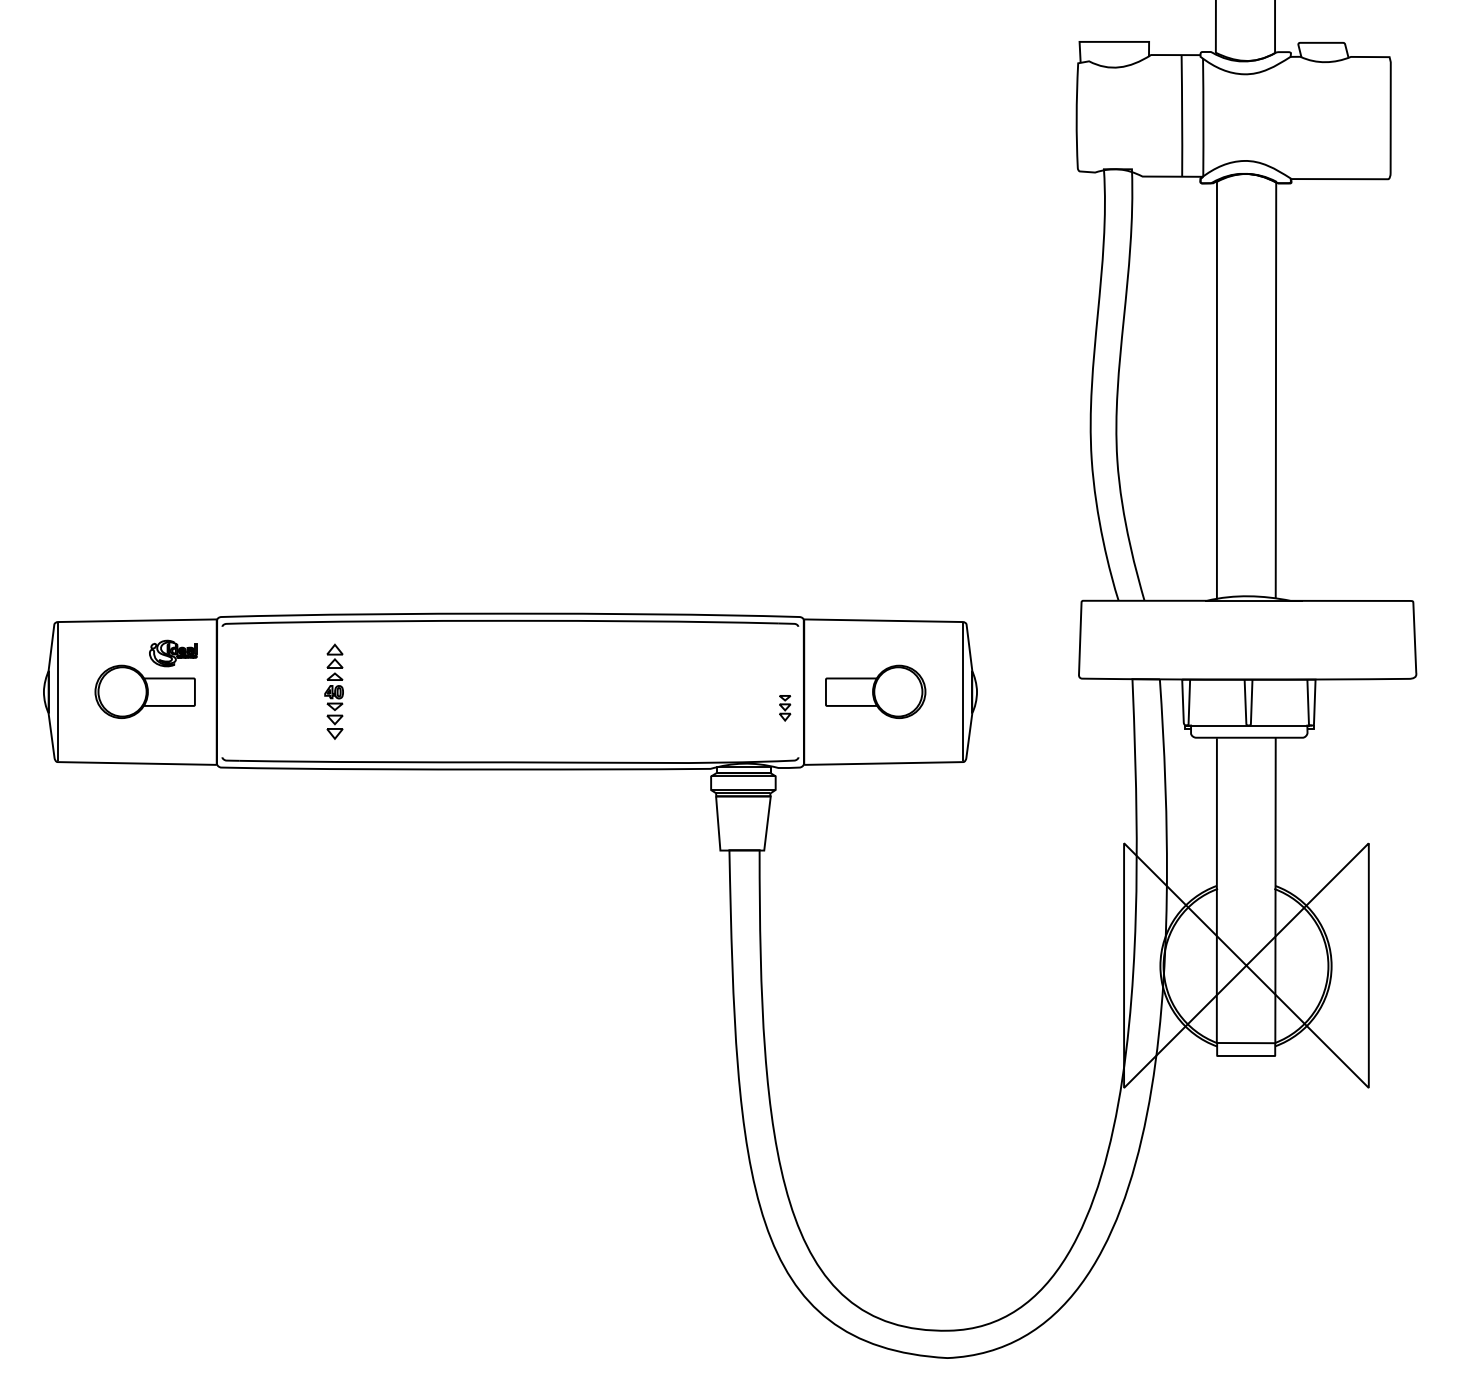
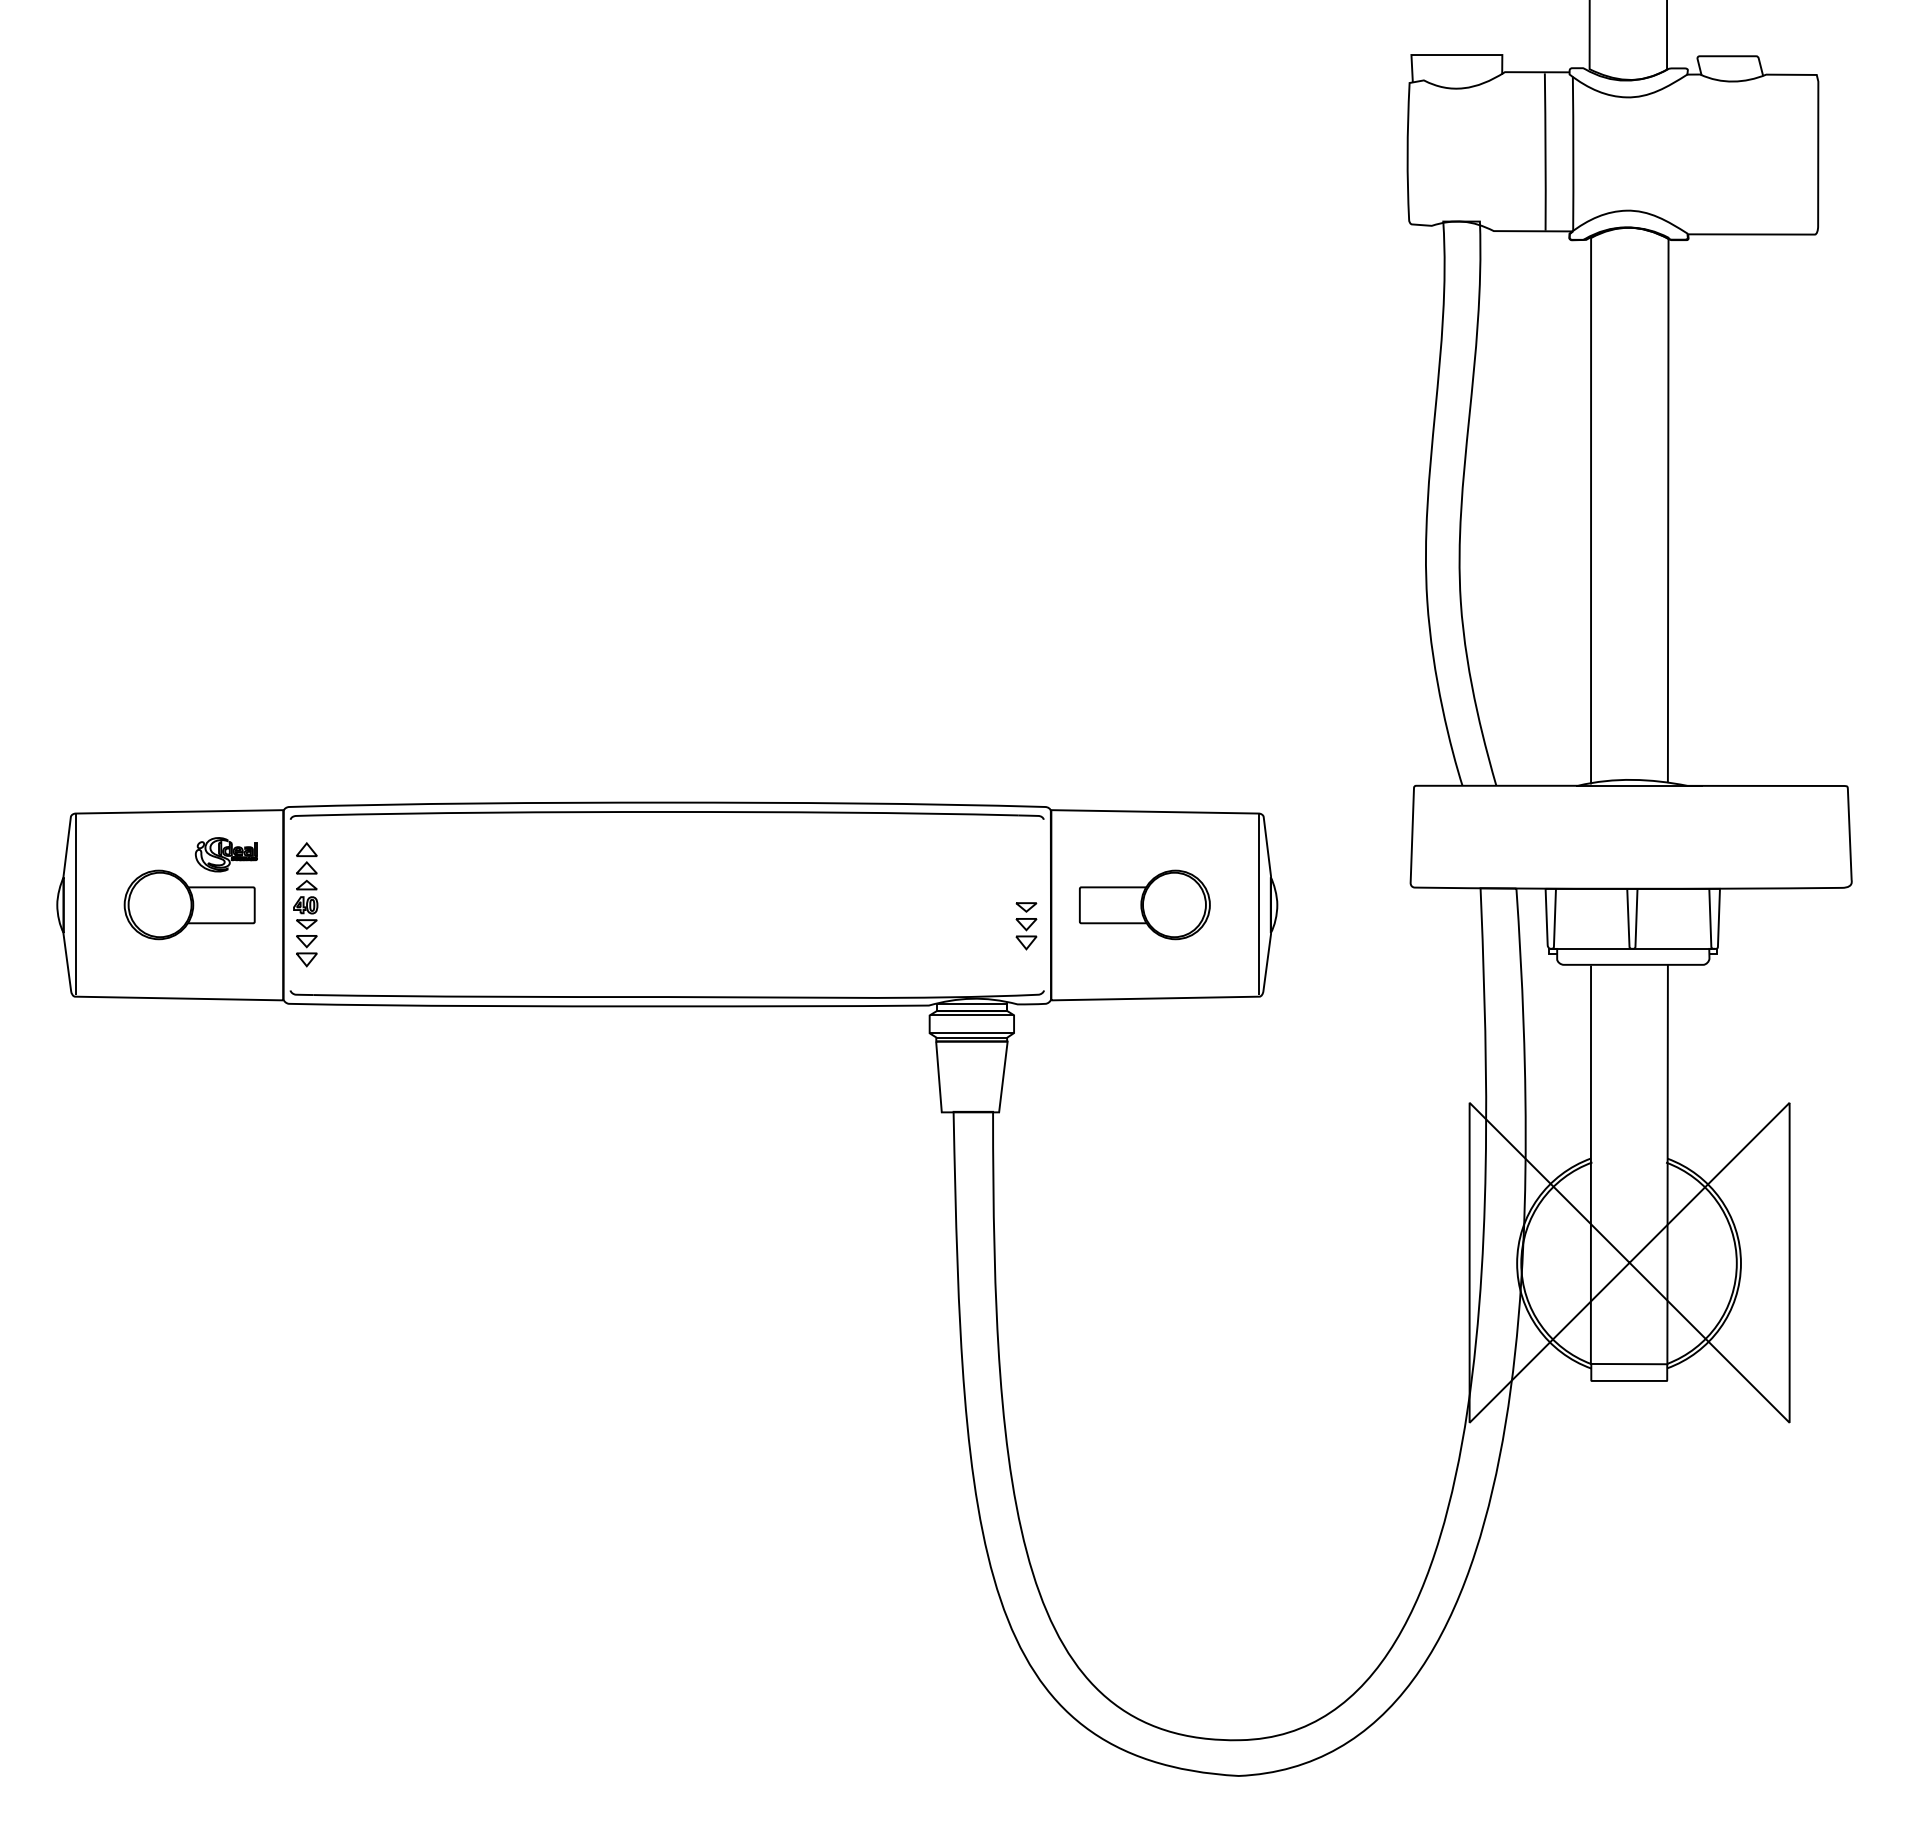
part: (333, 691) -> (305, 904), moved
part: (785, 708) -> (1026, 926), size x1.43

